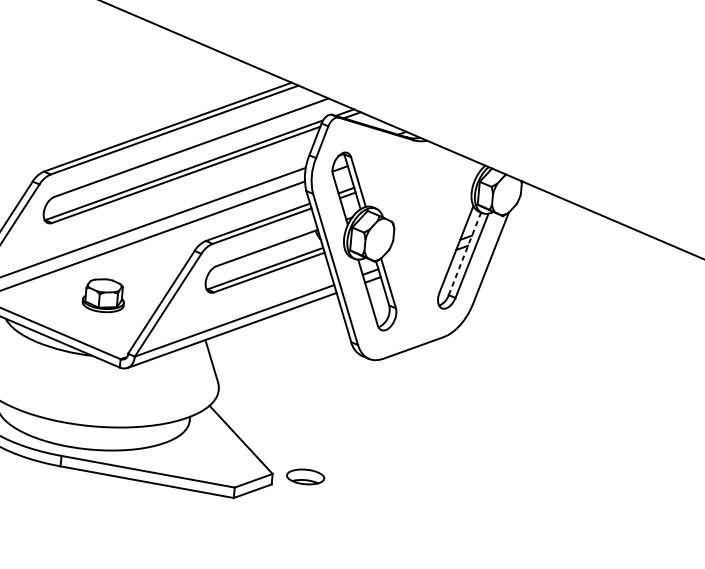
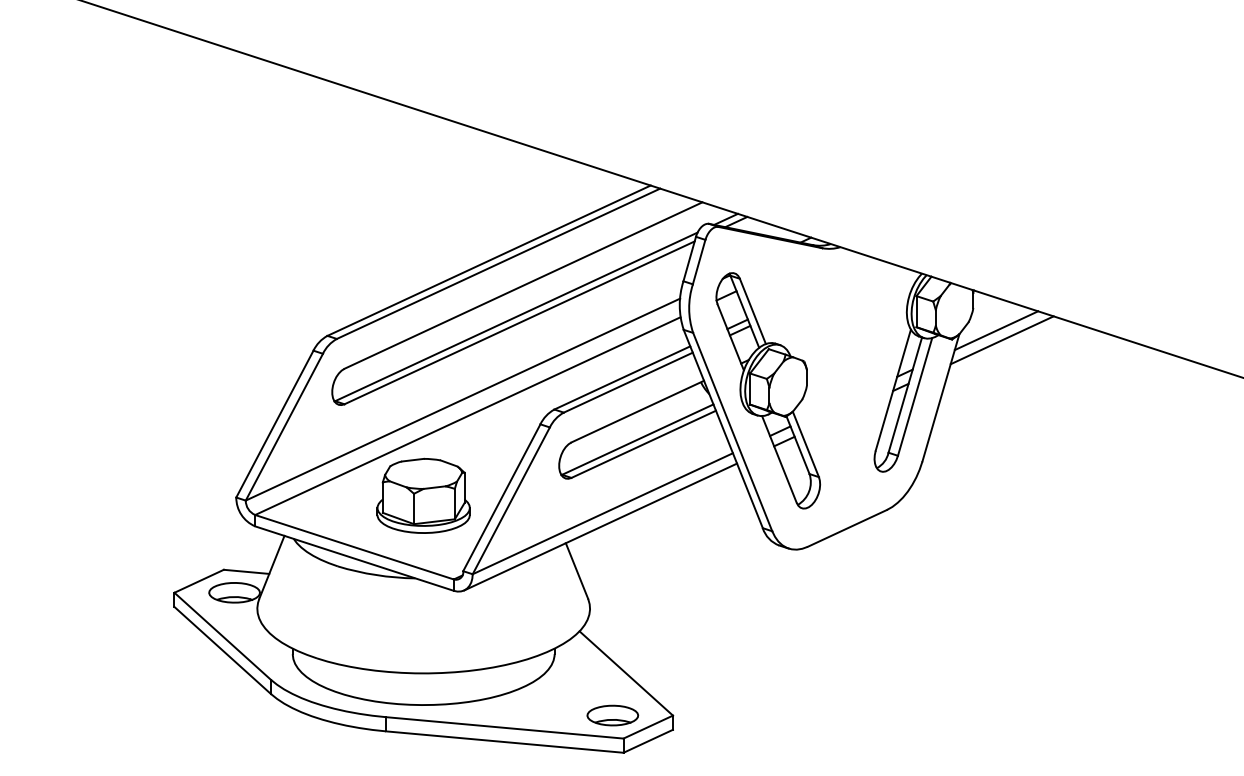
line: (536, 212) -> (996, 330), added
line: (539, 220) -> (1001, 340), added
line: (465, 254) -> (905, 395), dashed -> solid
part: (103, 295) -> (423, 495), size x1.67
part: (305, 476) -> (612, 715), moved

